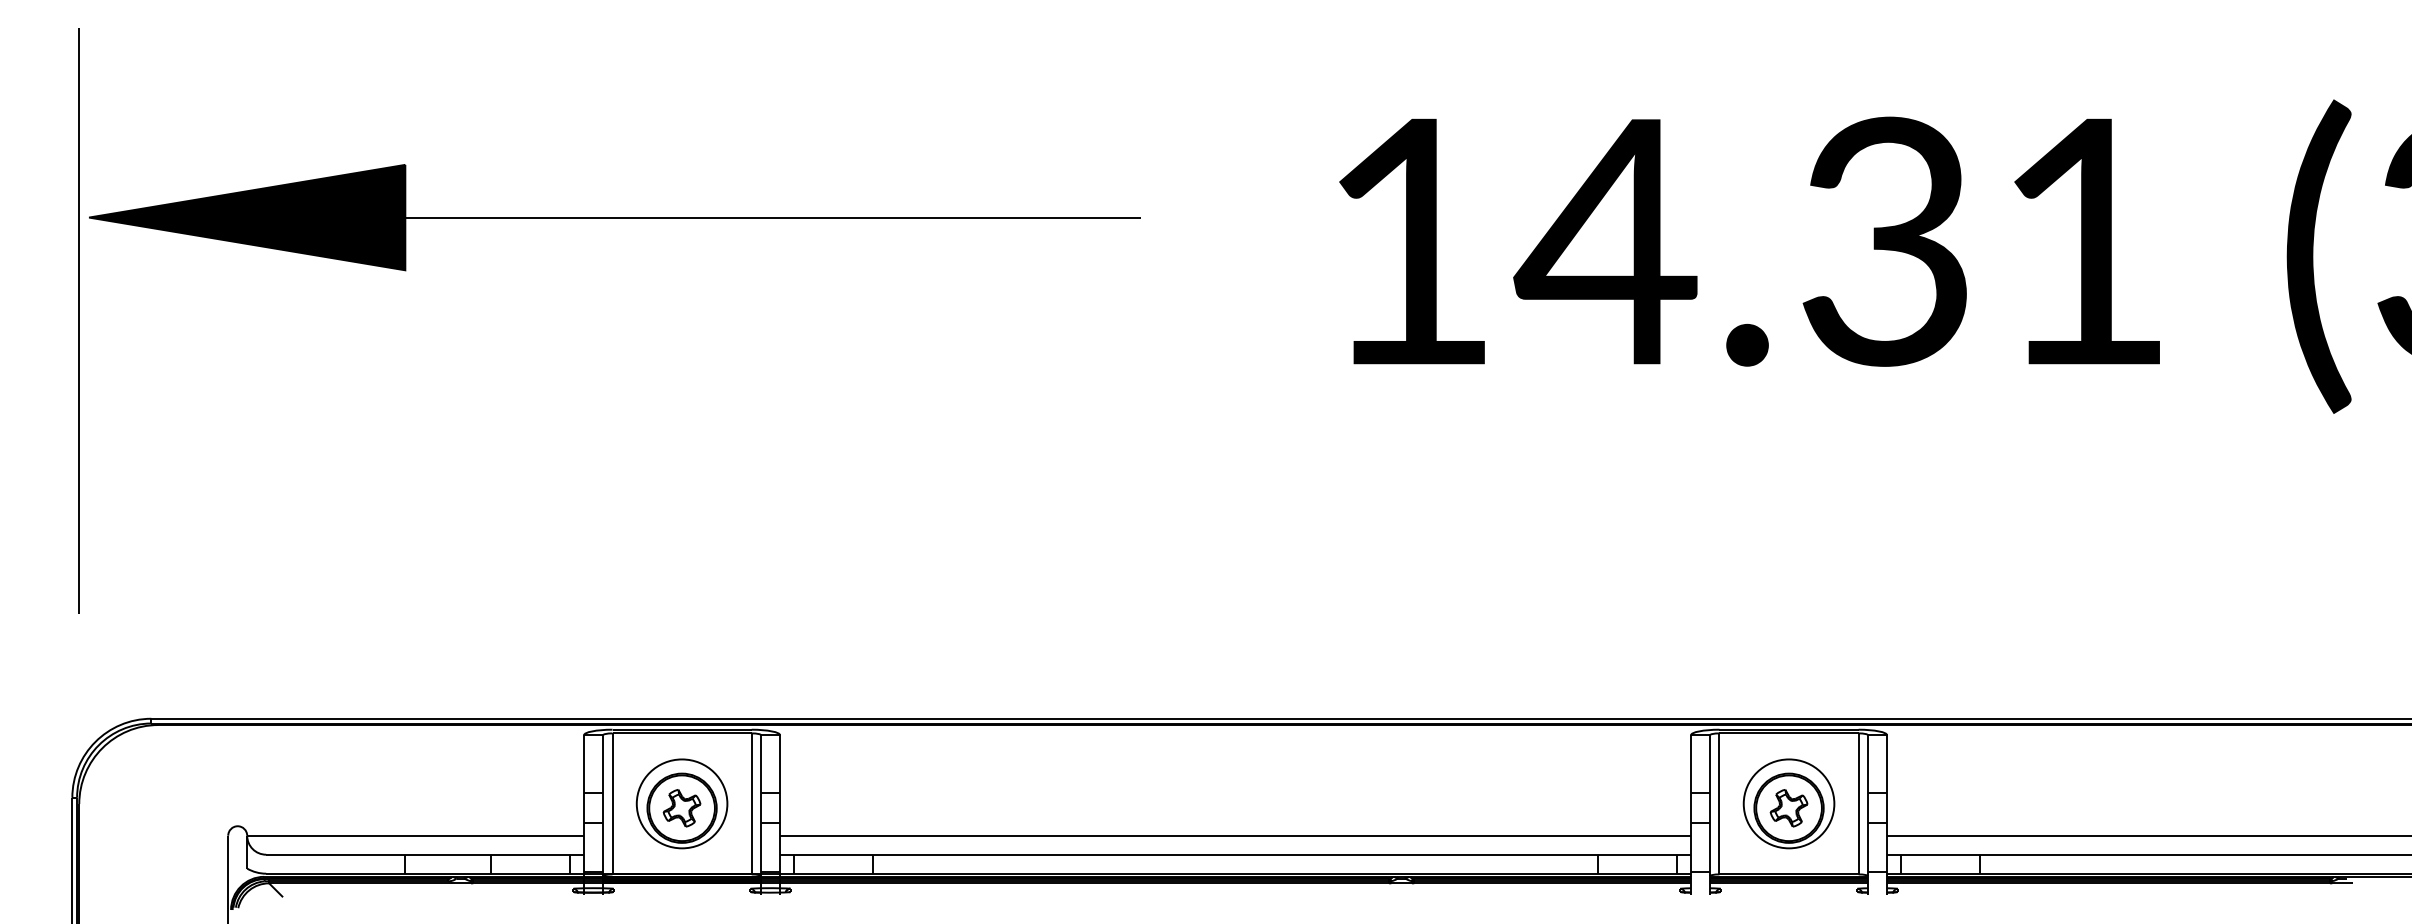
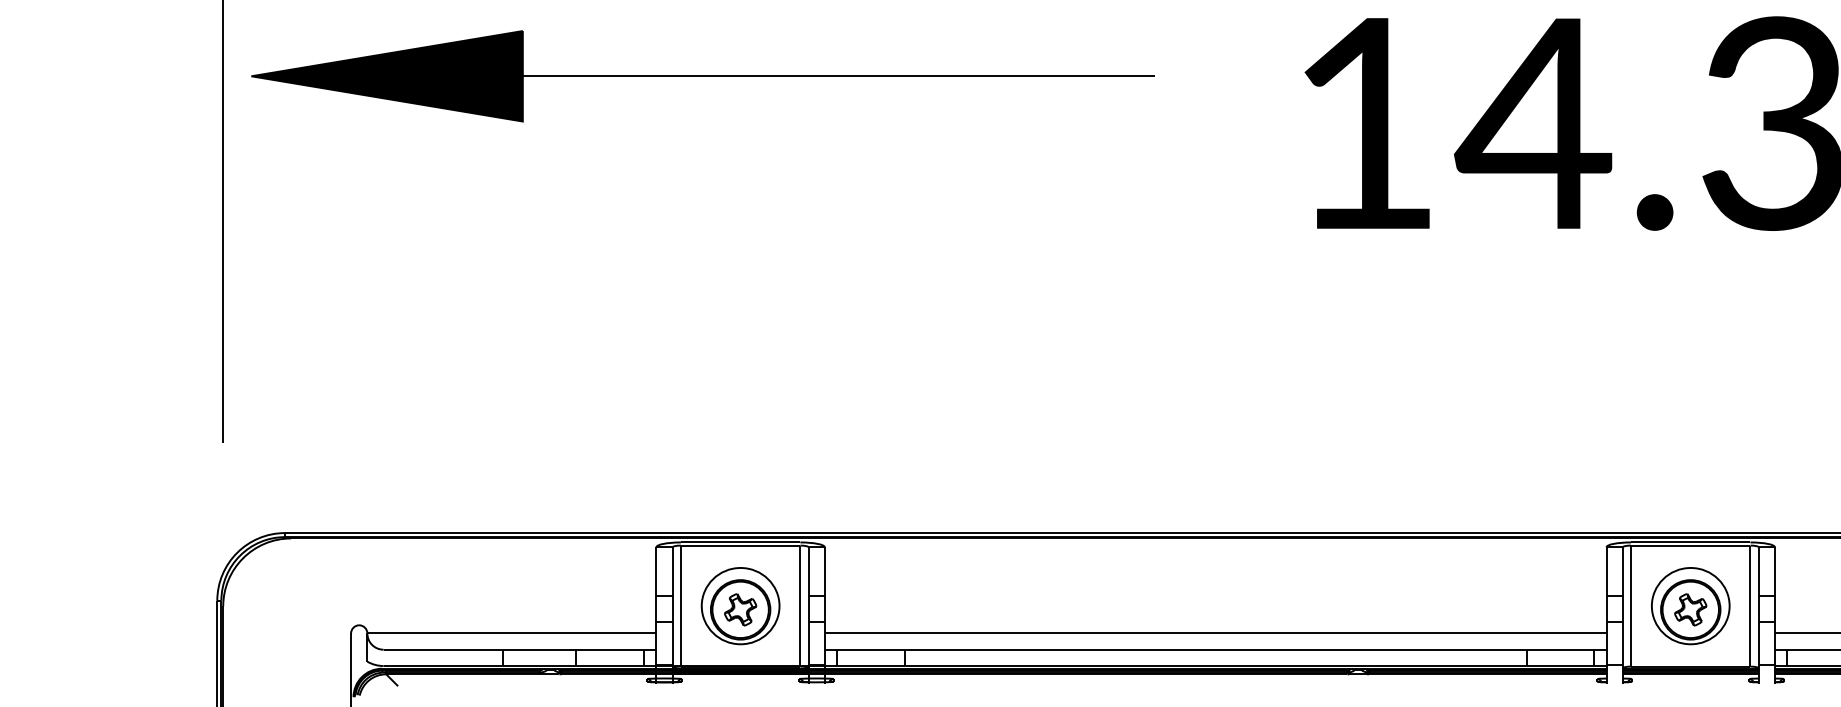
part: (614, 217) -> (702, 76), moved

